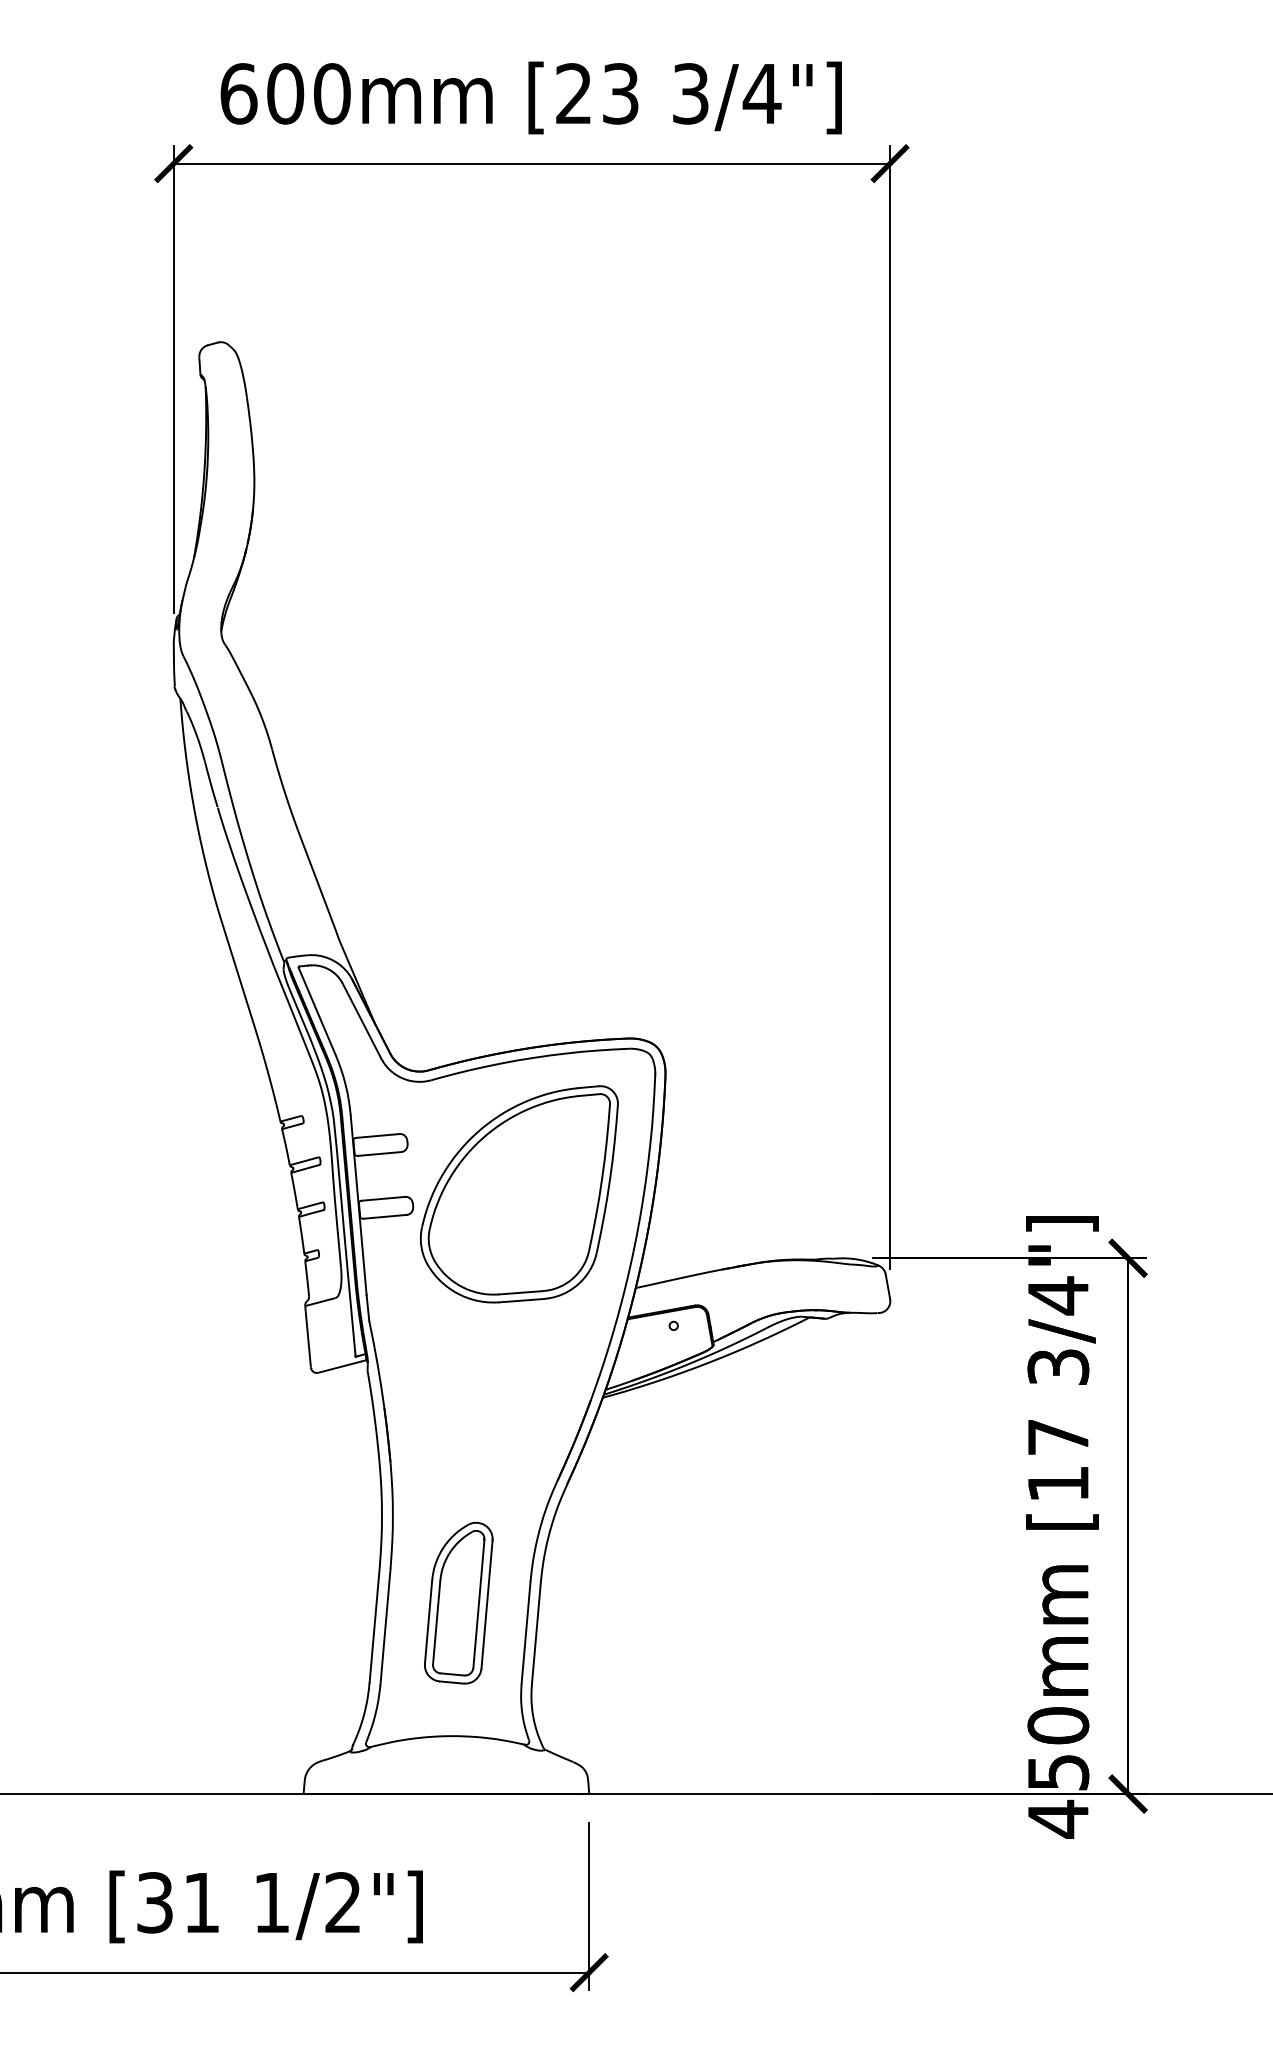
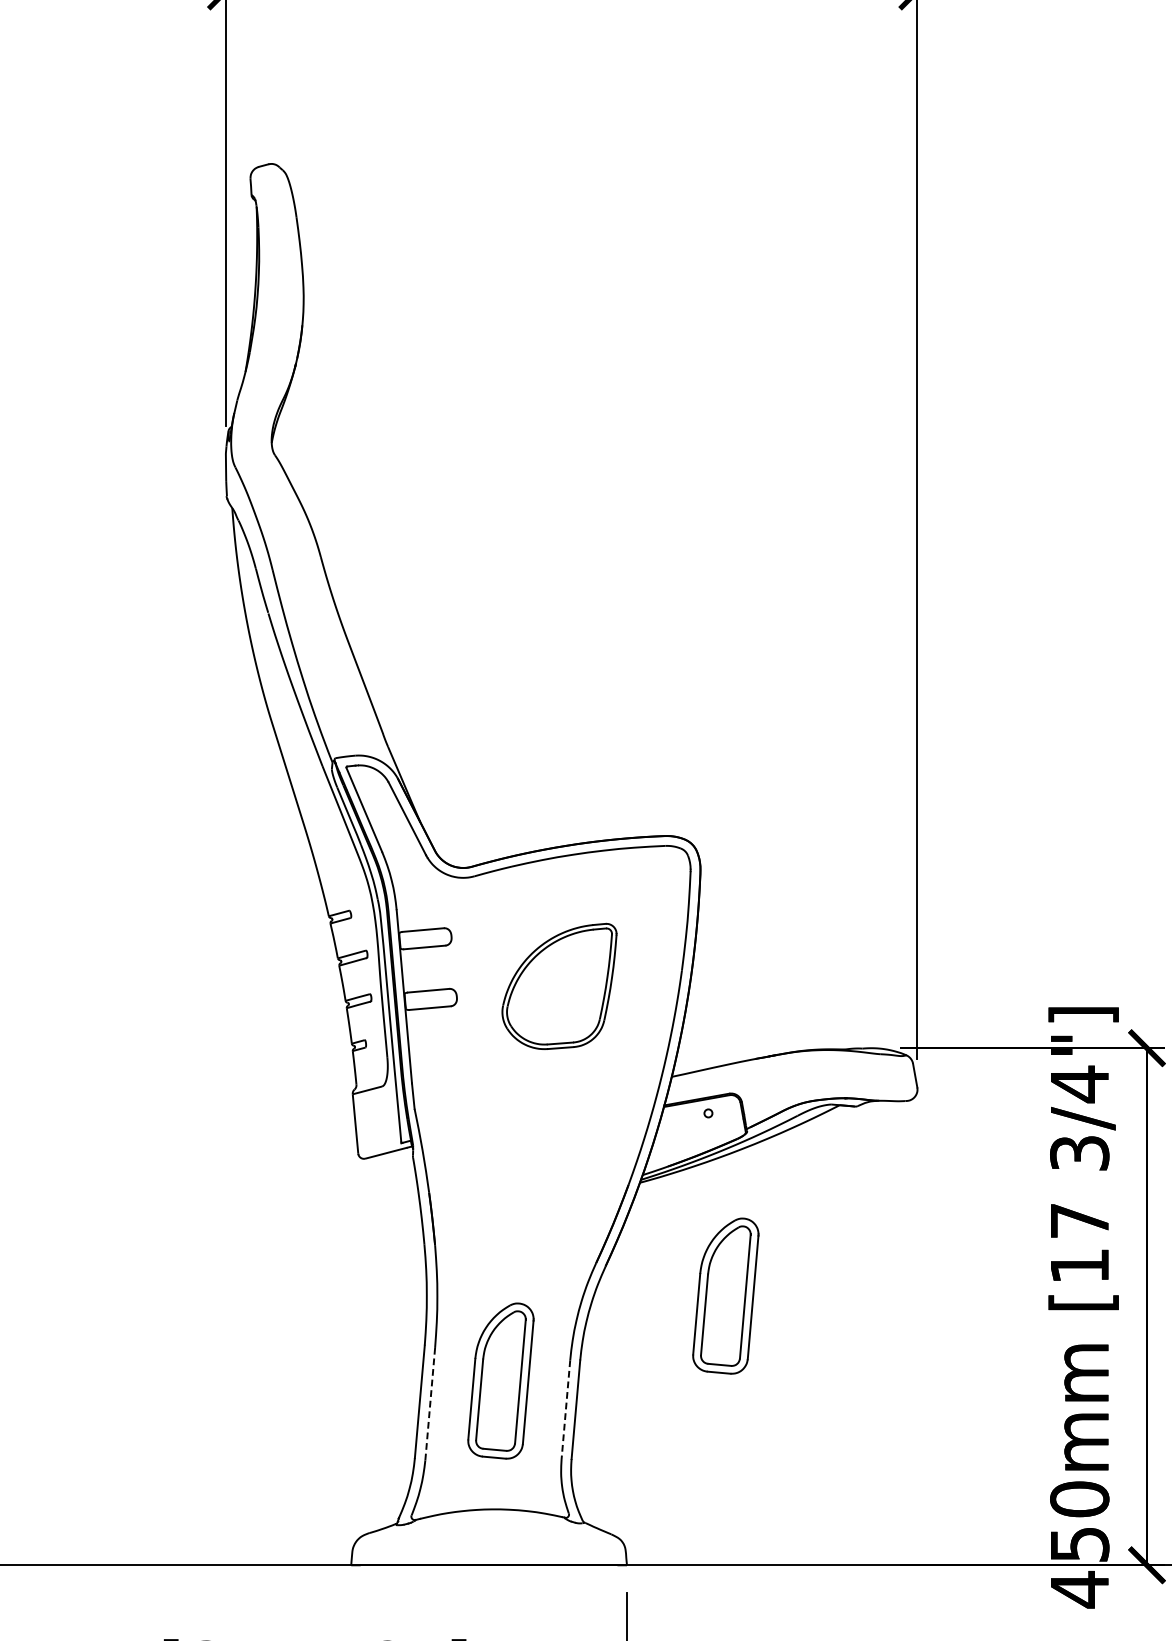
part: (519, 1194) -> (559, 986), size x0.6
part: (691, 1515) -> (725, 1296), added
line: (385, 1626) -> (430, 1403), solid -> dashed
line: (526, 1633) -> (566, 1410), solid -> dashed

